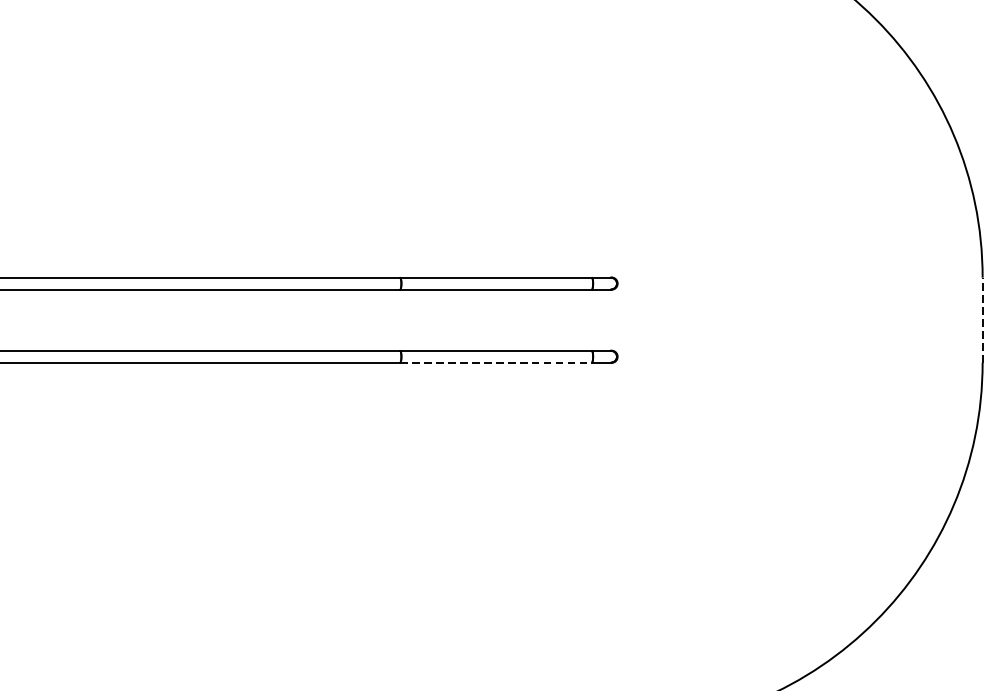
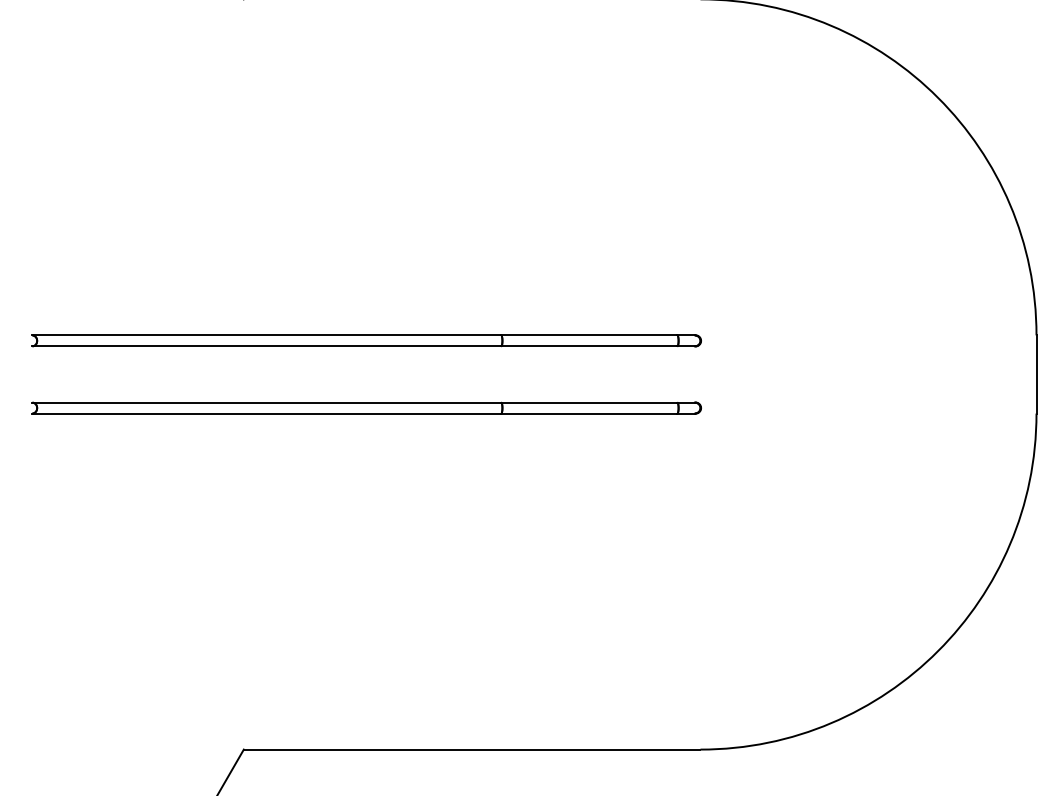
line: (982, 319) -> (1036, 373), dashed -> solid
line: (496, 362) -> (589, 413), dashed -> solid

